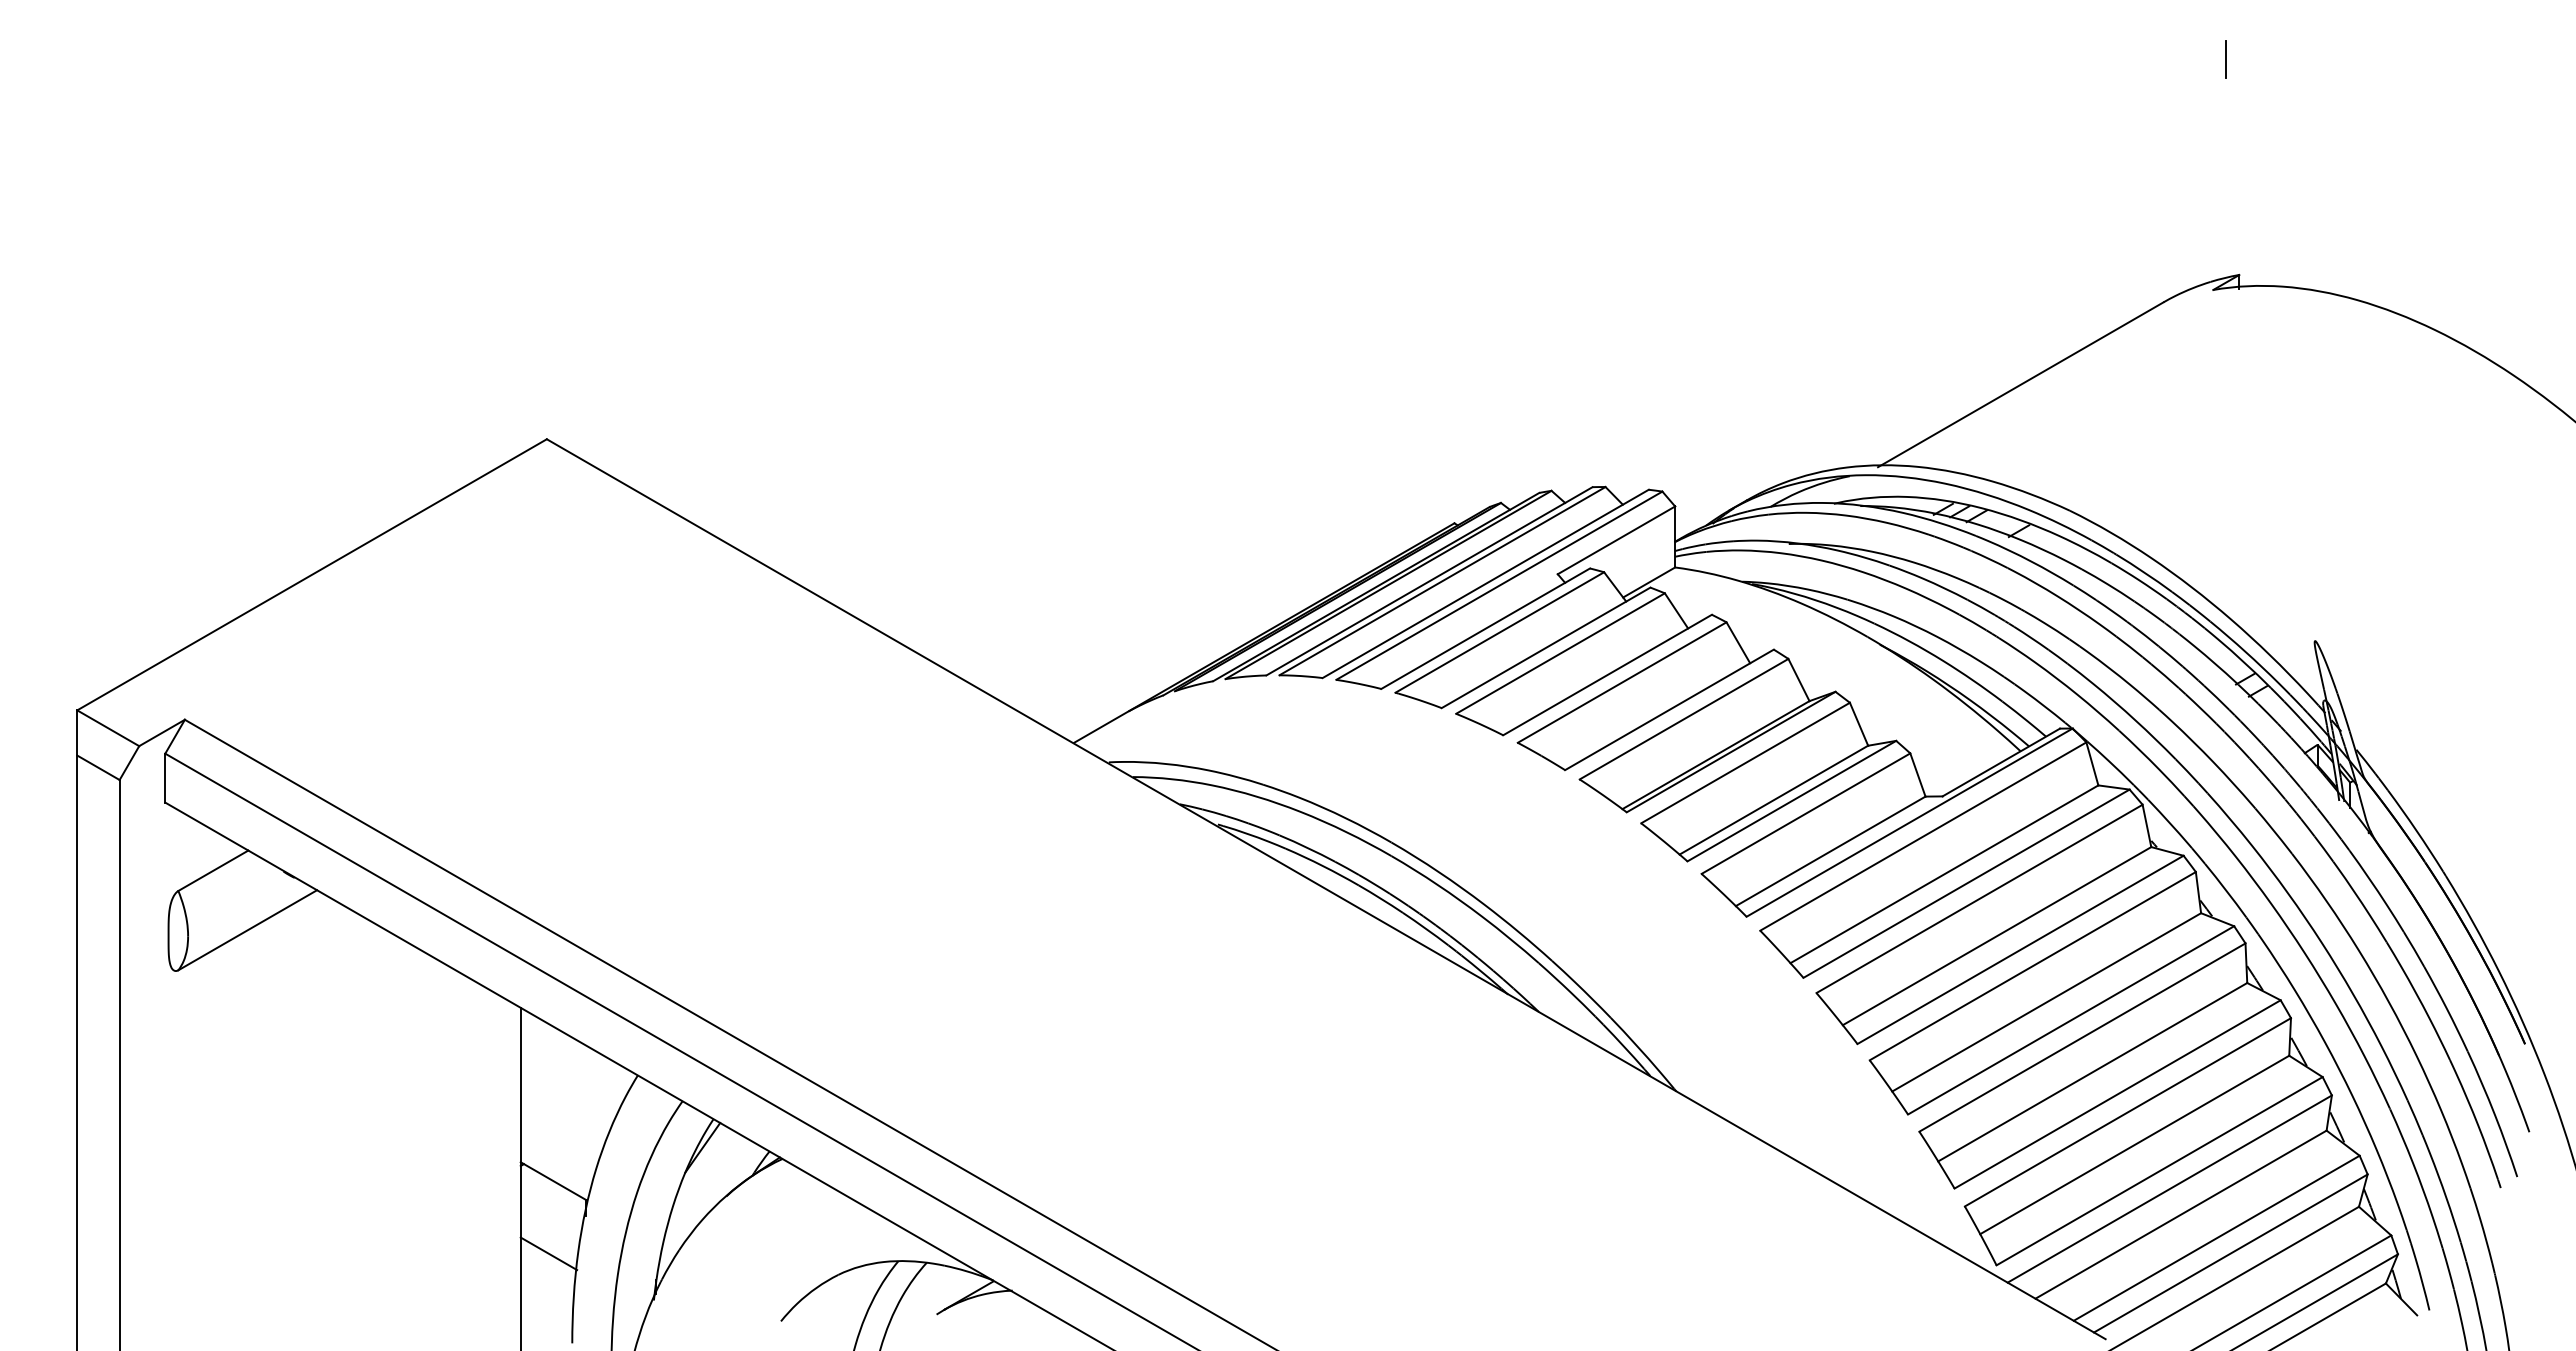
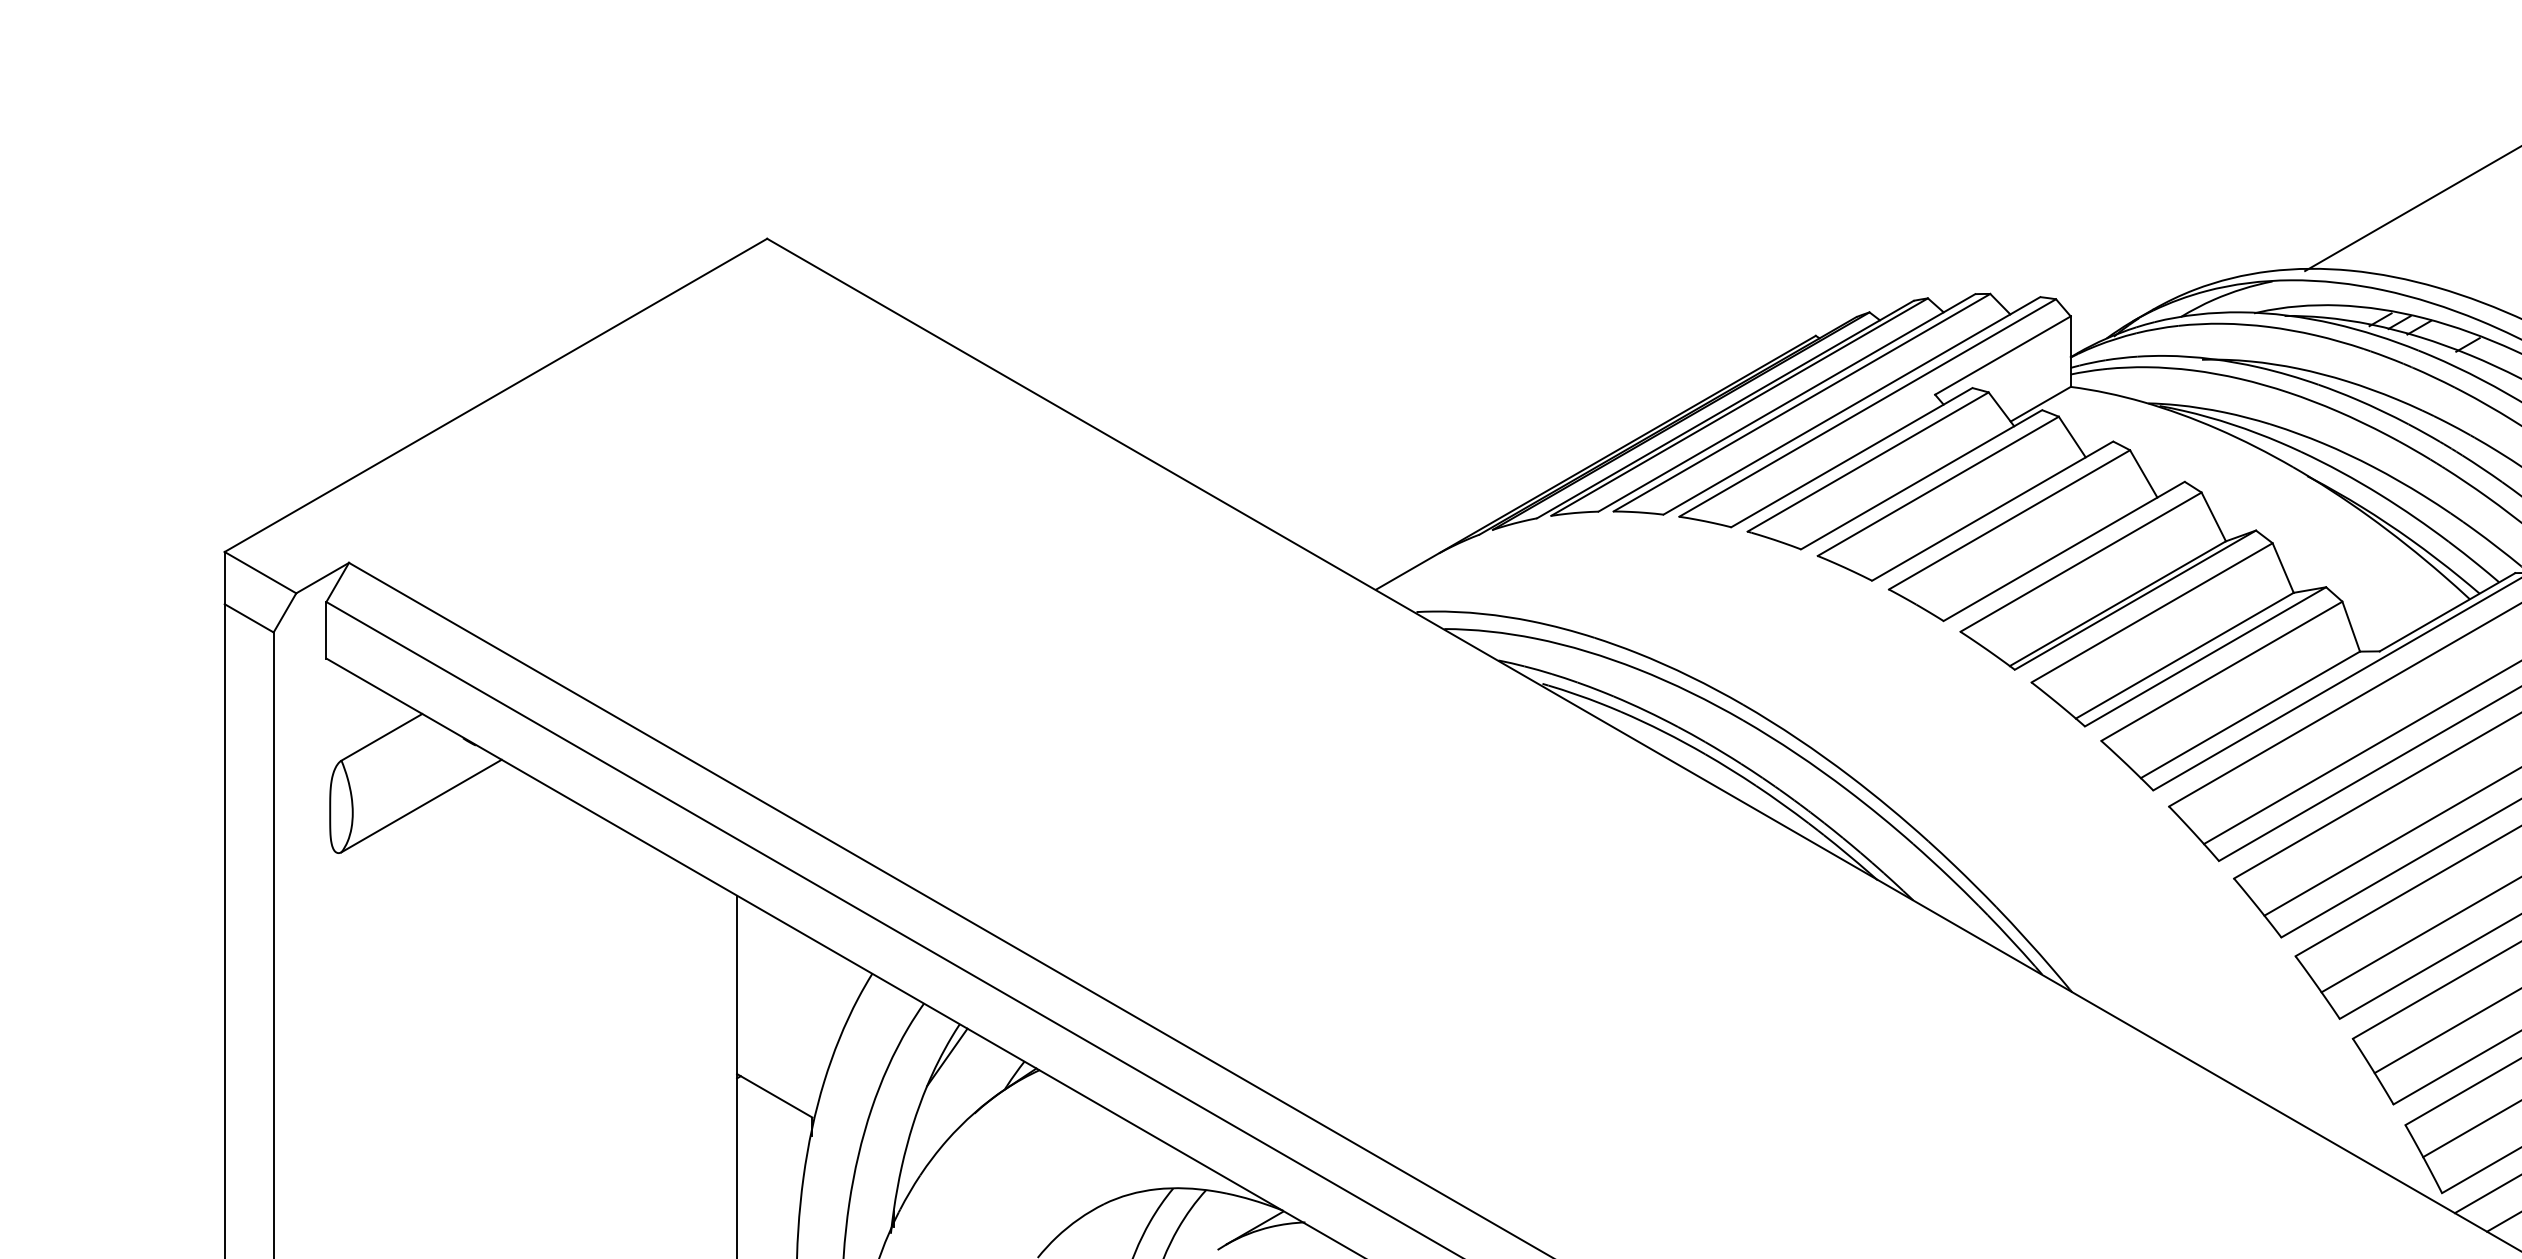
line: (548, 1253) -> (769, 1179), removed

